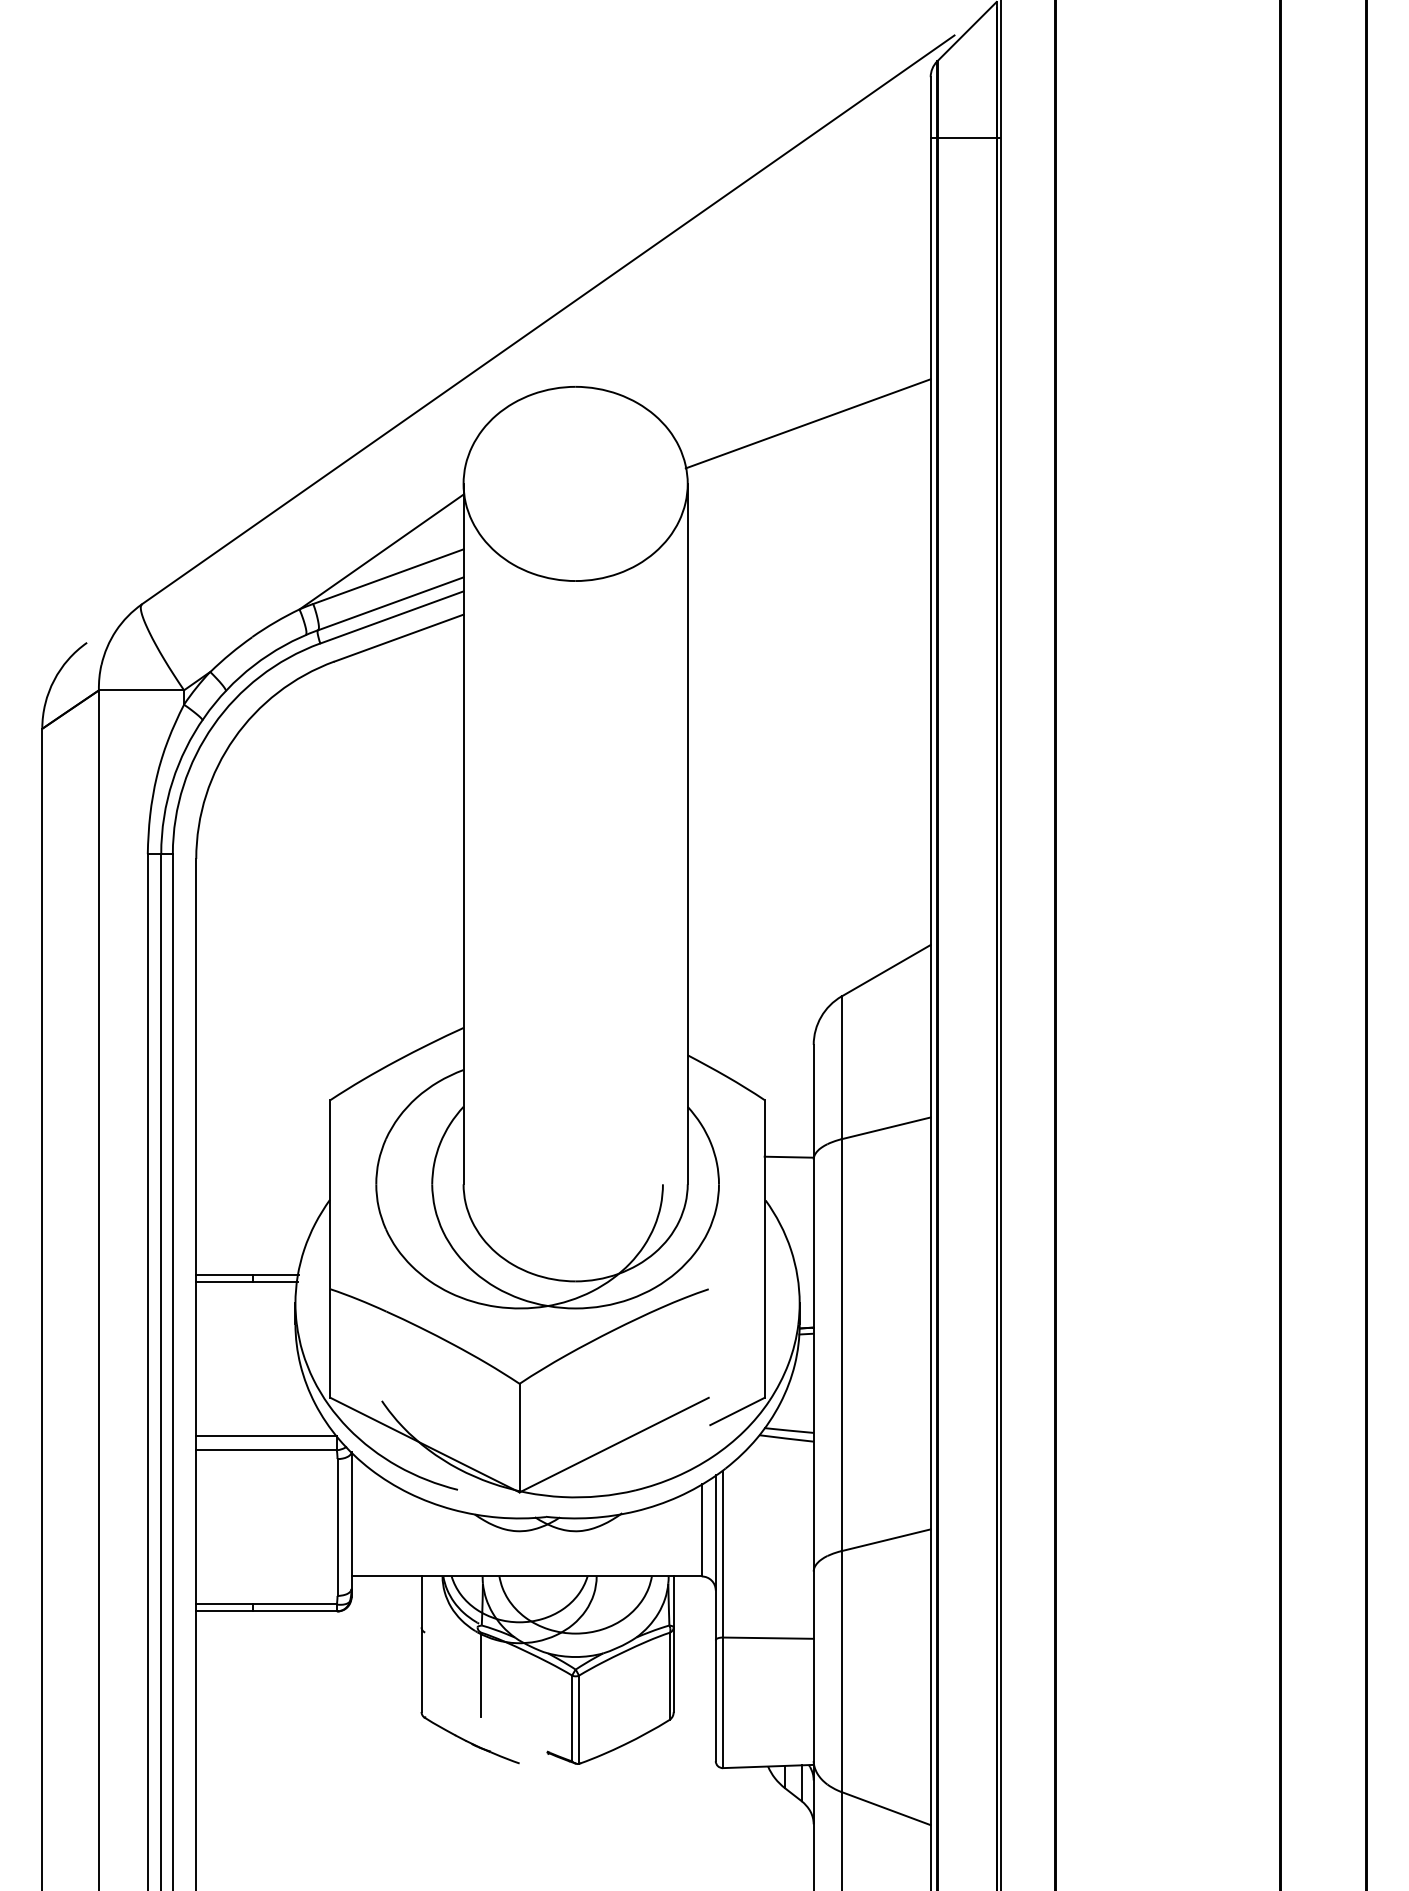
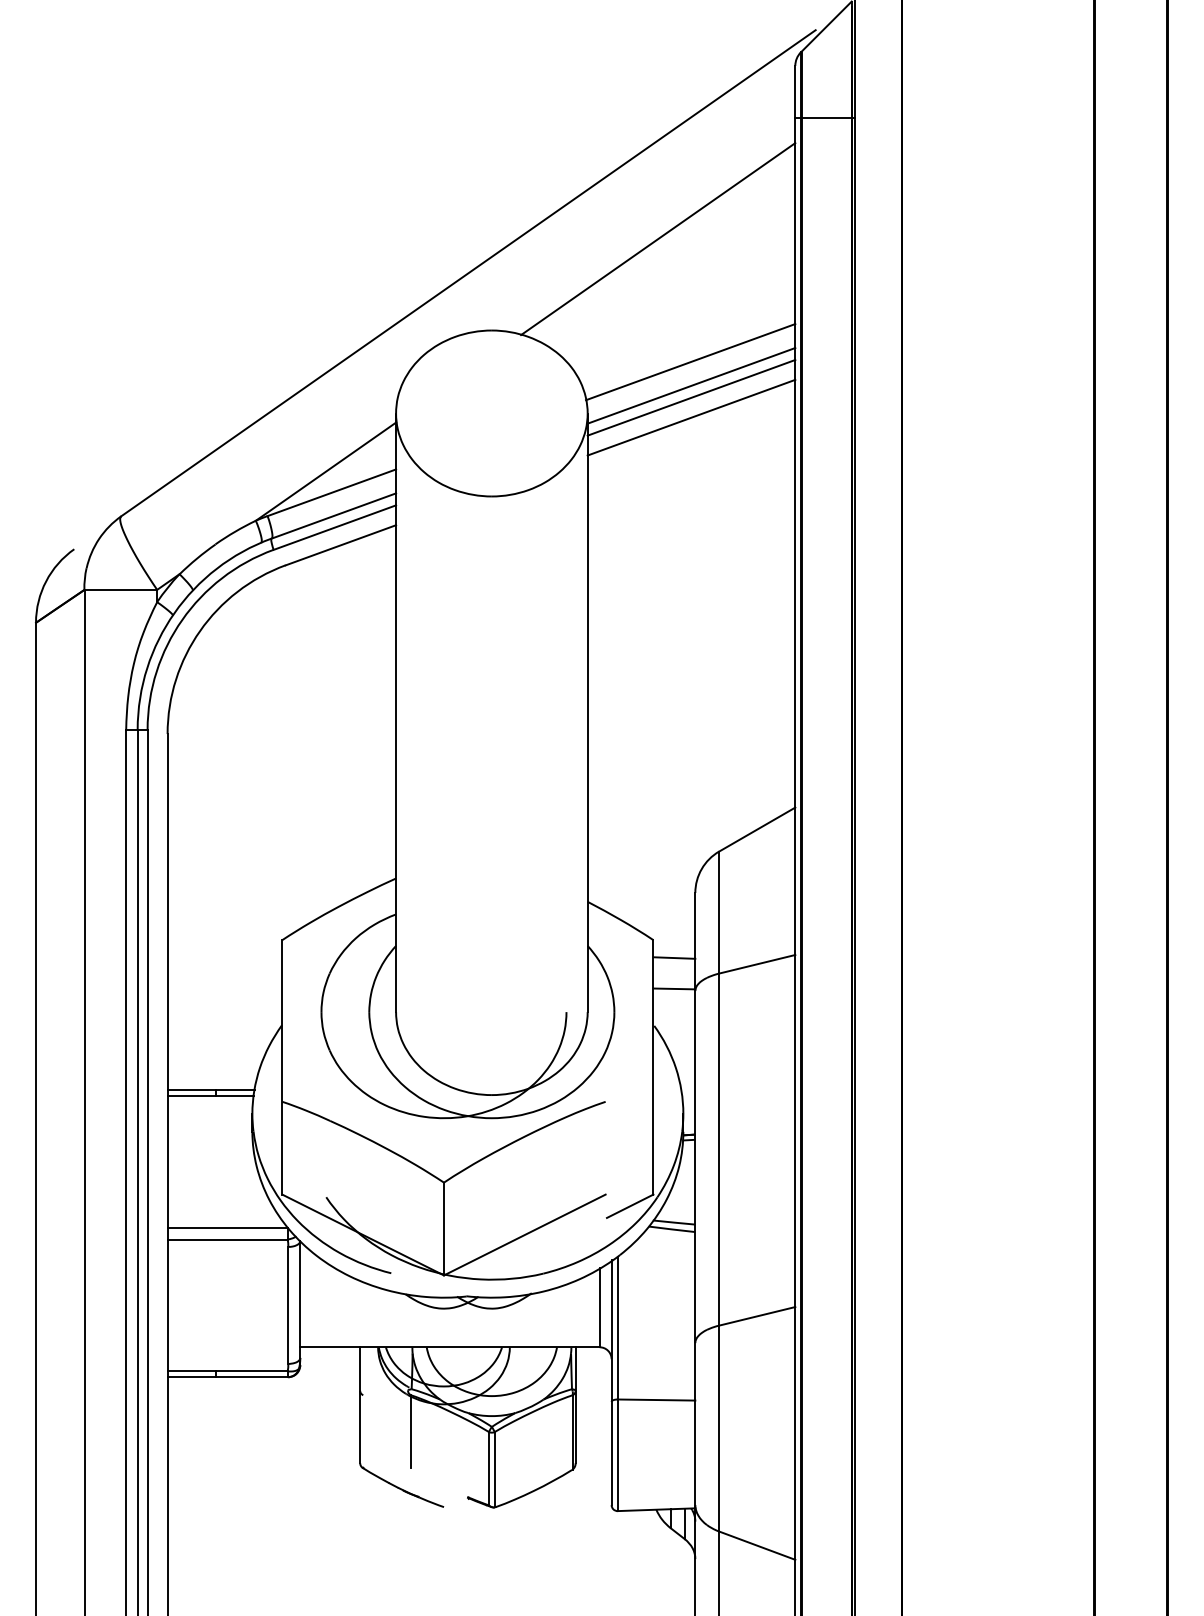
line: (769, 279) -> (657, 238), added
line: (808, 451) -> (690, 385), added
line: (808, 465) -> (690, 397), added
line: (808, 488) -> (690, 417), added
line: (788, 1120) -> (673, 957), added

